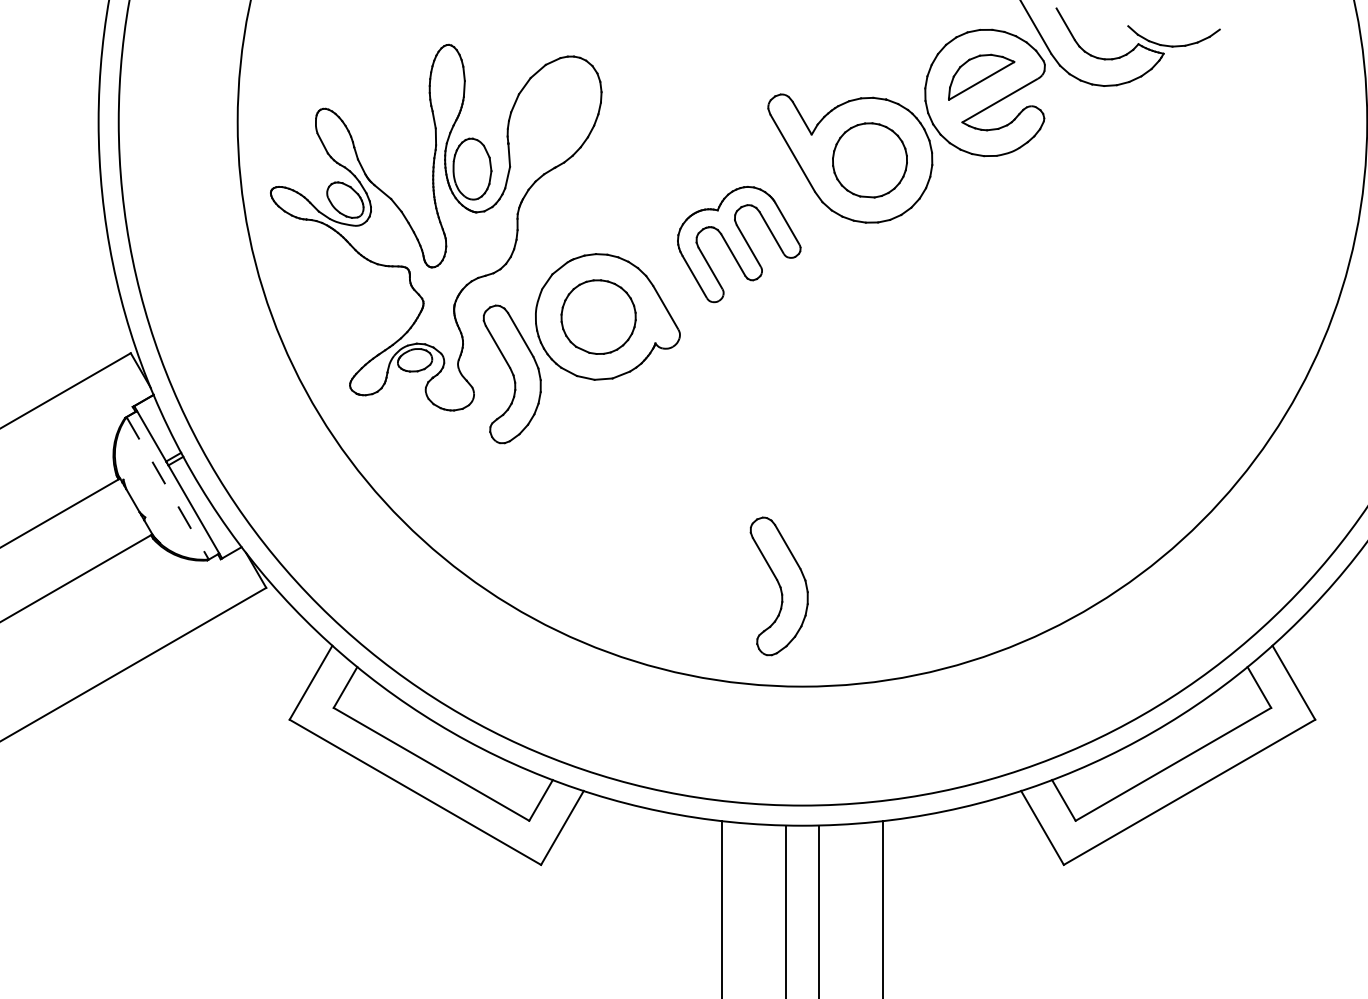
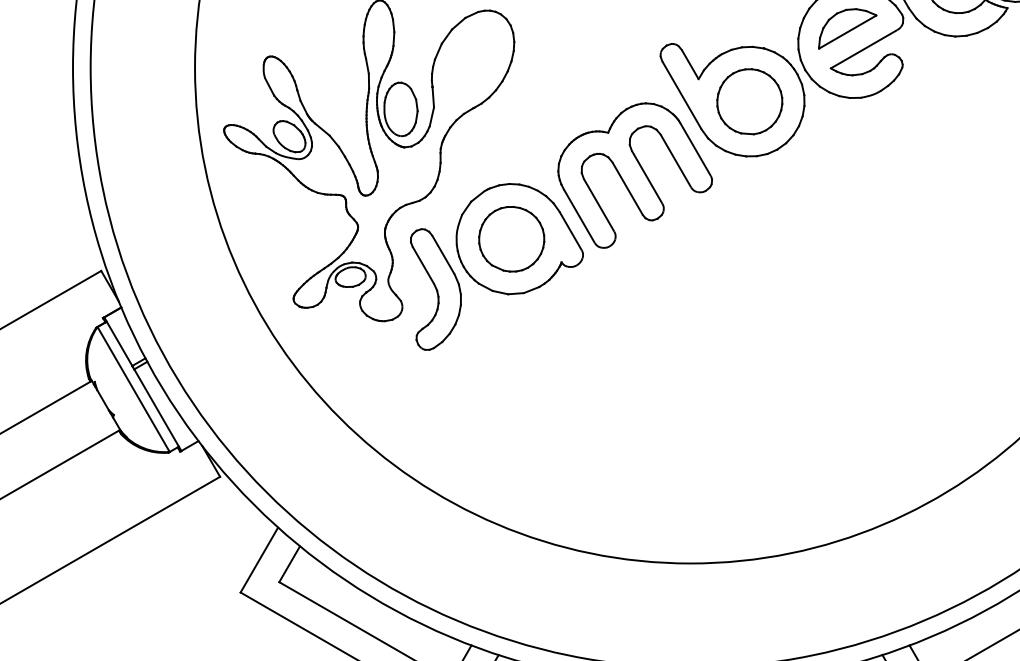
part: (738, 244) -> (634, 175), size x1.43
line: (167, 488) -> (133, 389), dashed -> solid
part: (778, 586) -> (669, 475), removed

